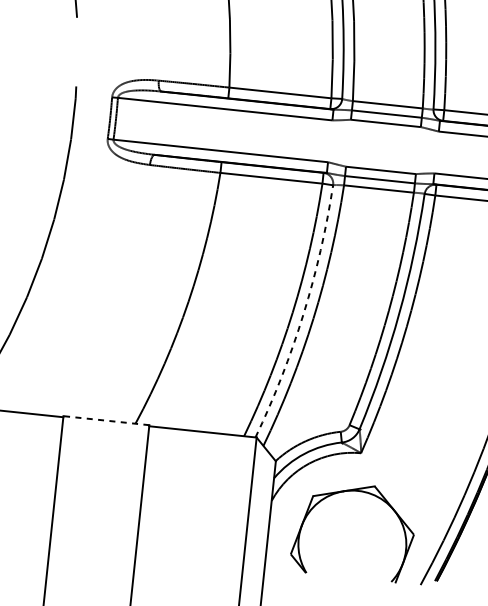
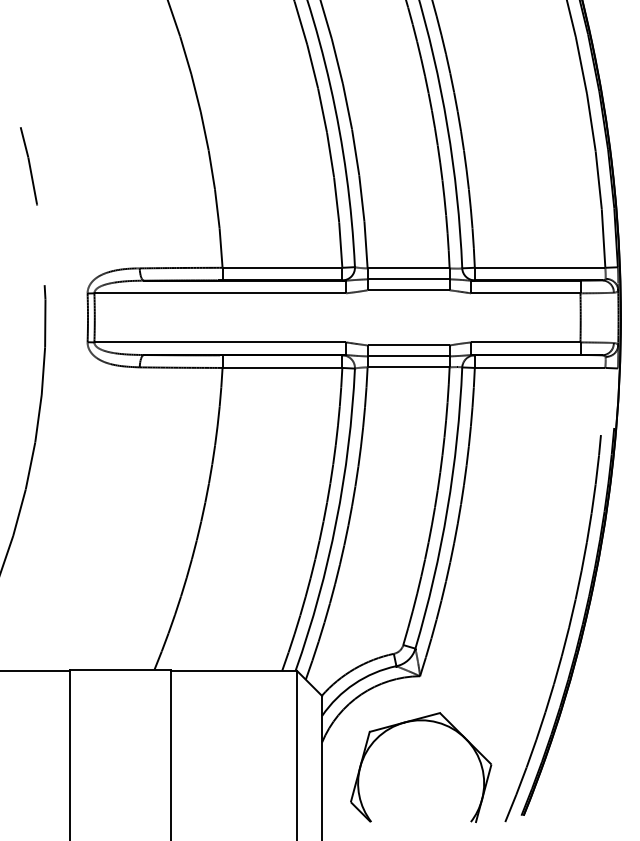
arc: (303, 313) -> (336, 521), dashed -> solid
line: (105, 420) -> (119, 669), dashed -> solid

